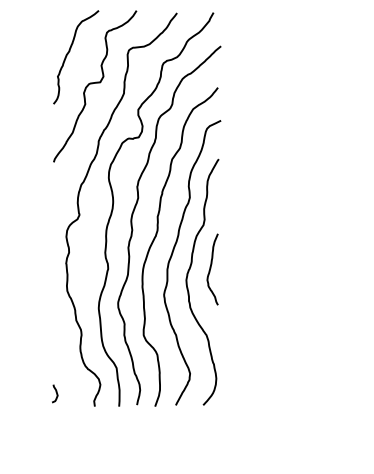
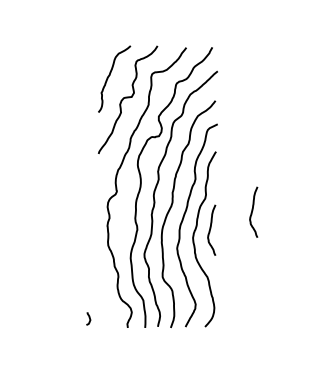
curve: (271, 241) -> (253, 210), added
curve: (55, 391) -> (88, 317), moved

